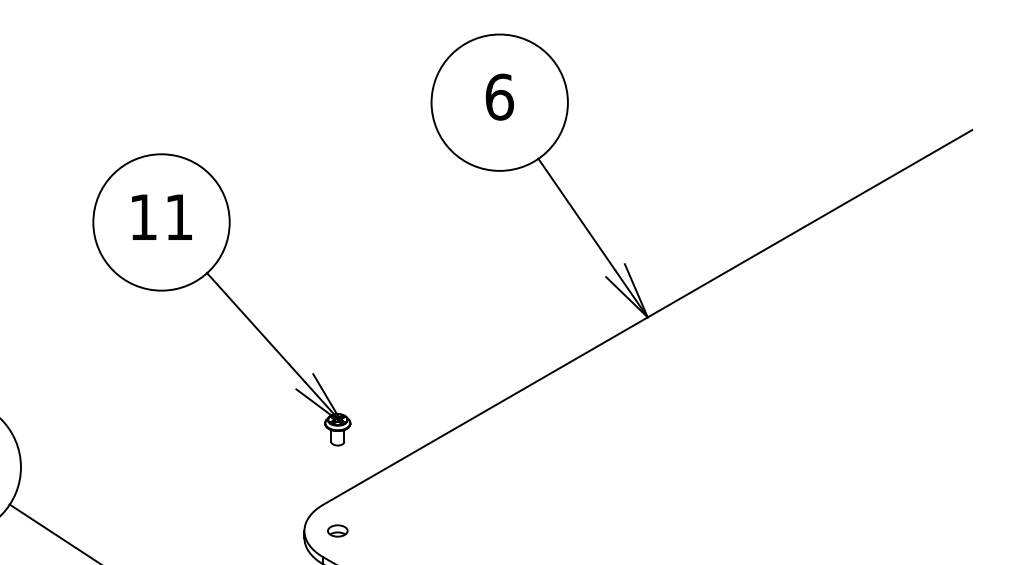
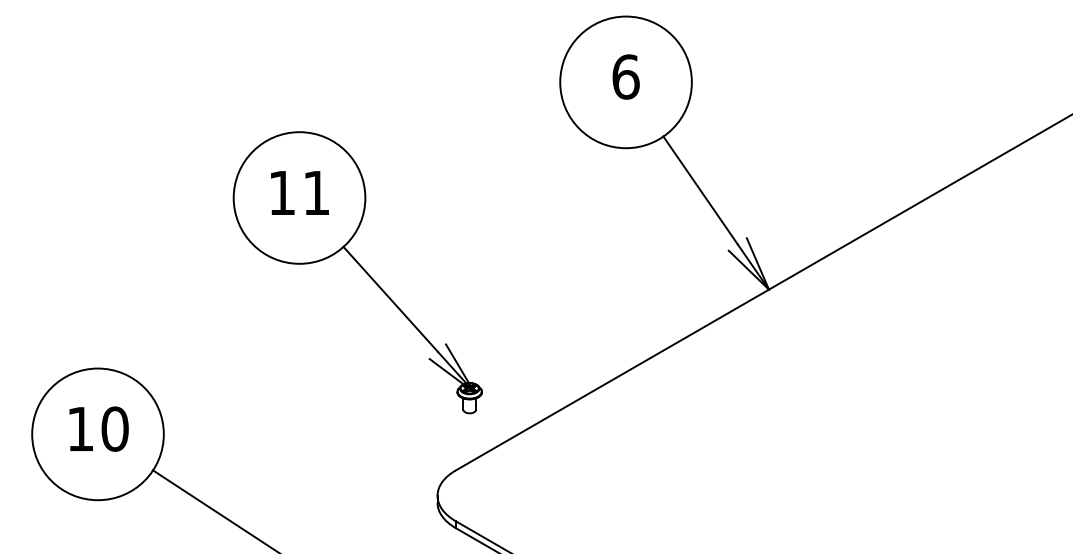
part: (337, 530) -> (469, 495), removed

